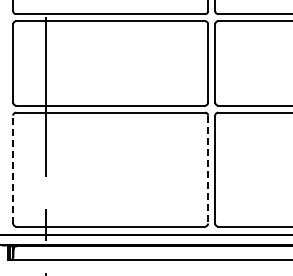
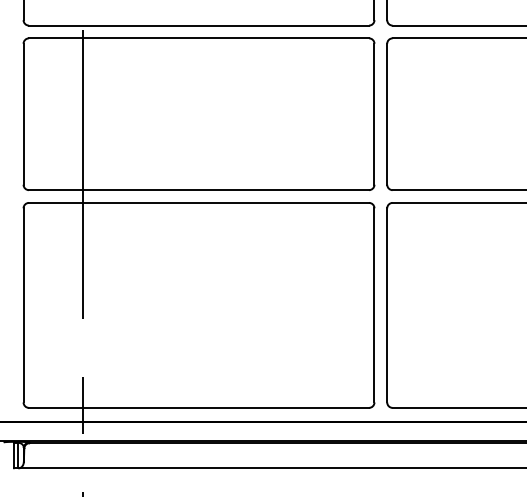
line: (13, 169) -> (24, 305), dashed -> solid
line: (208, 169) -> (375, 305), dashed -> solid

